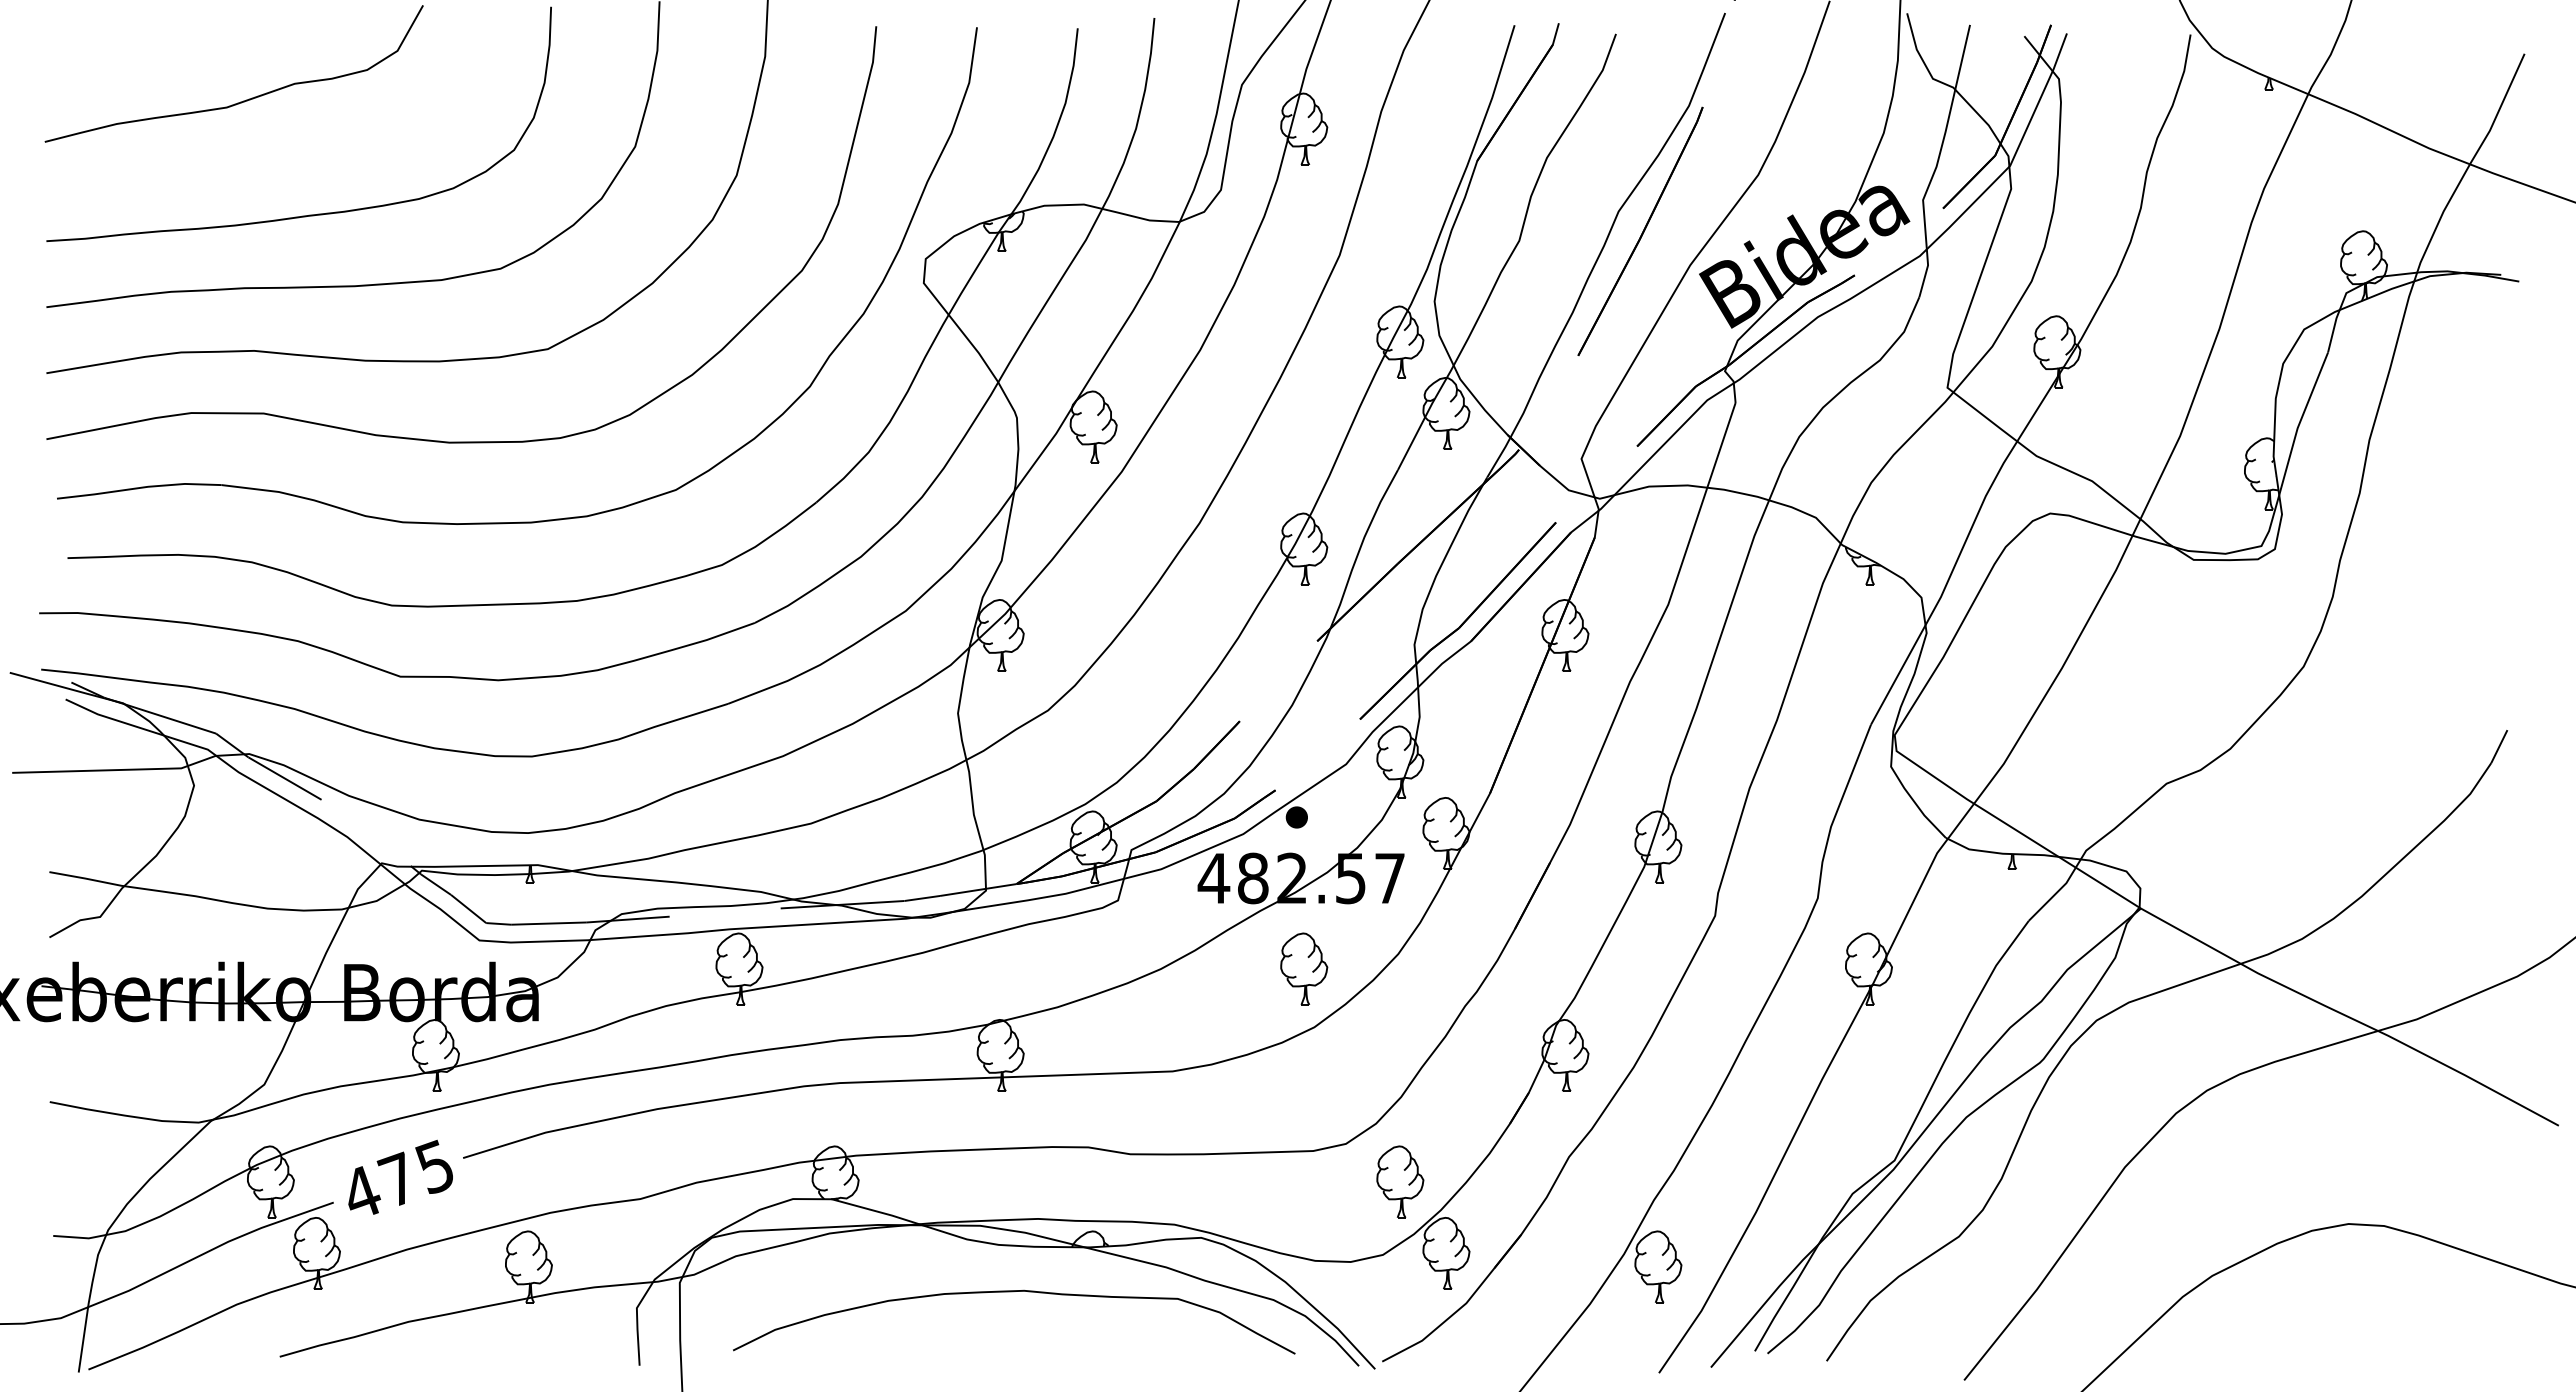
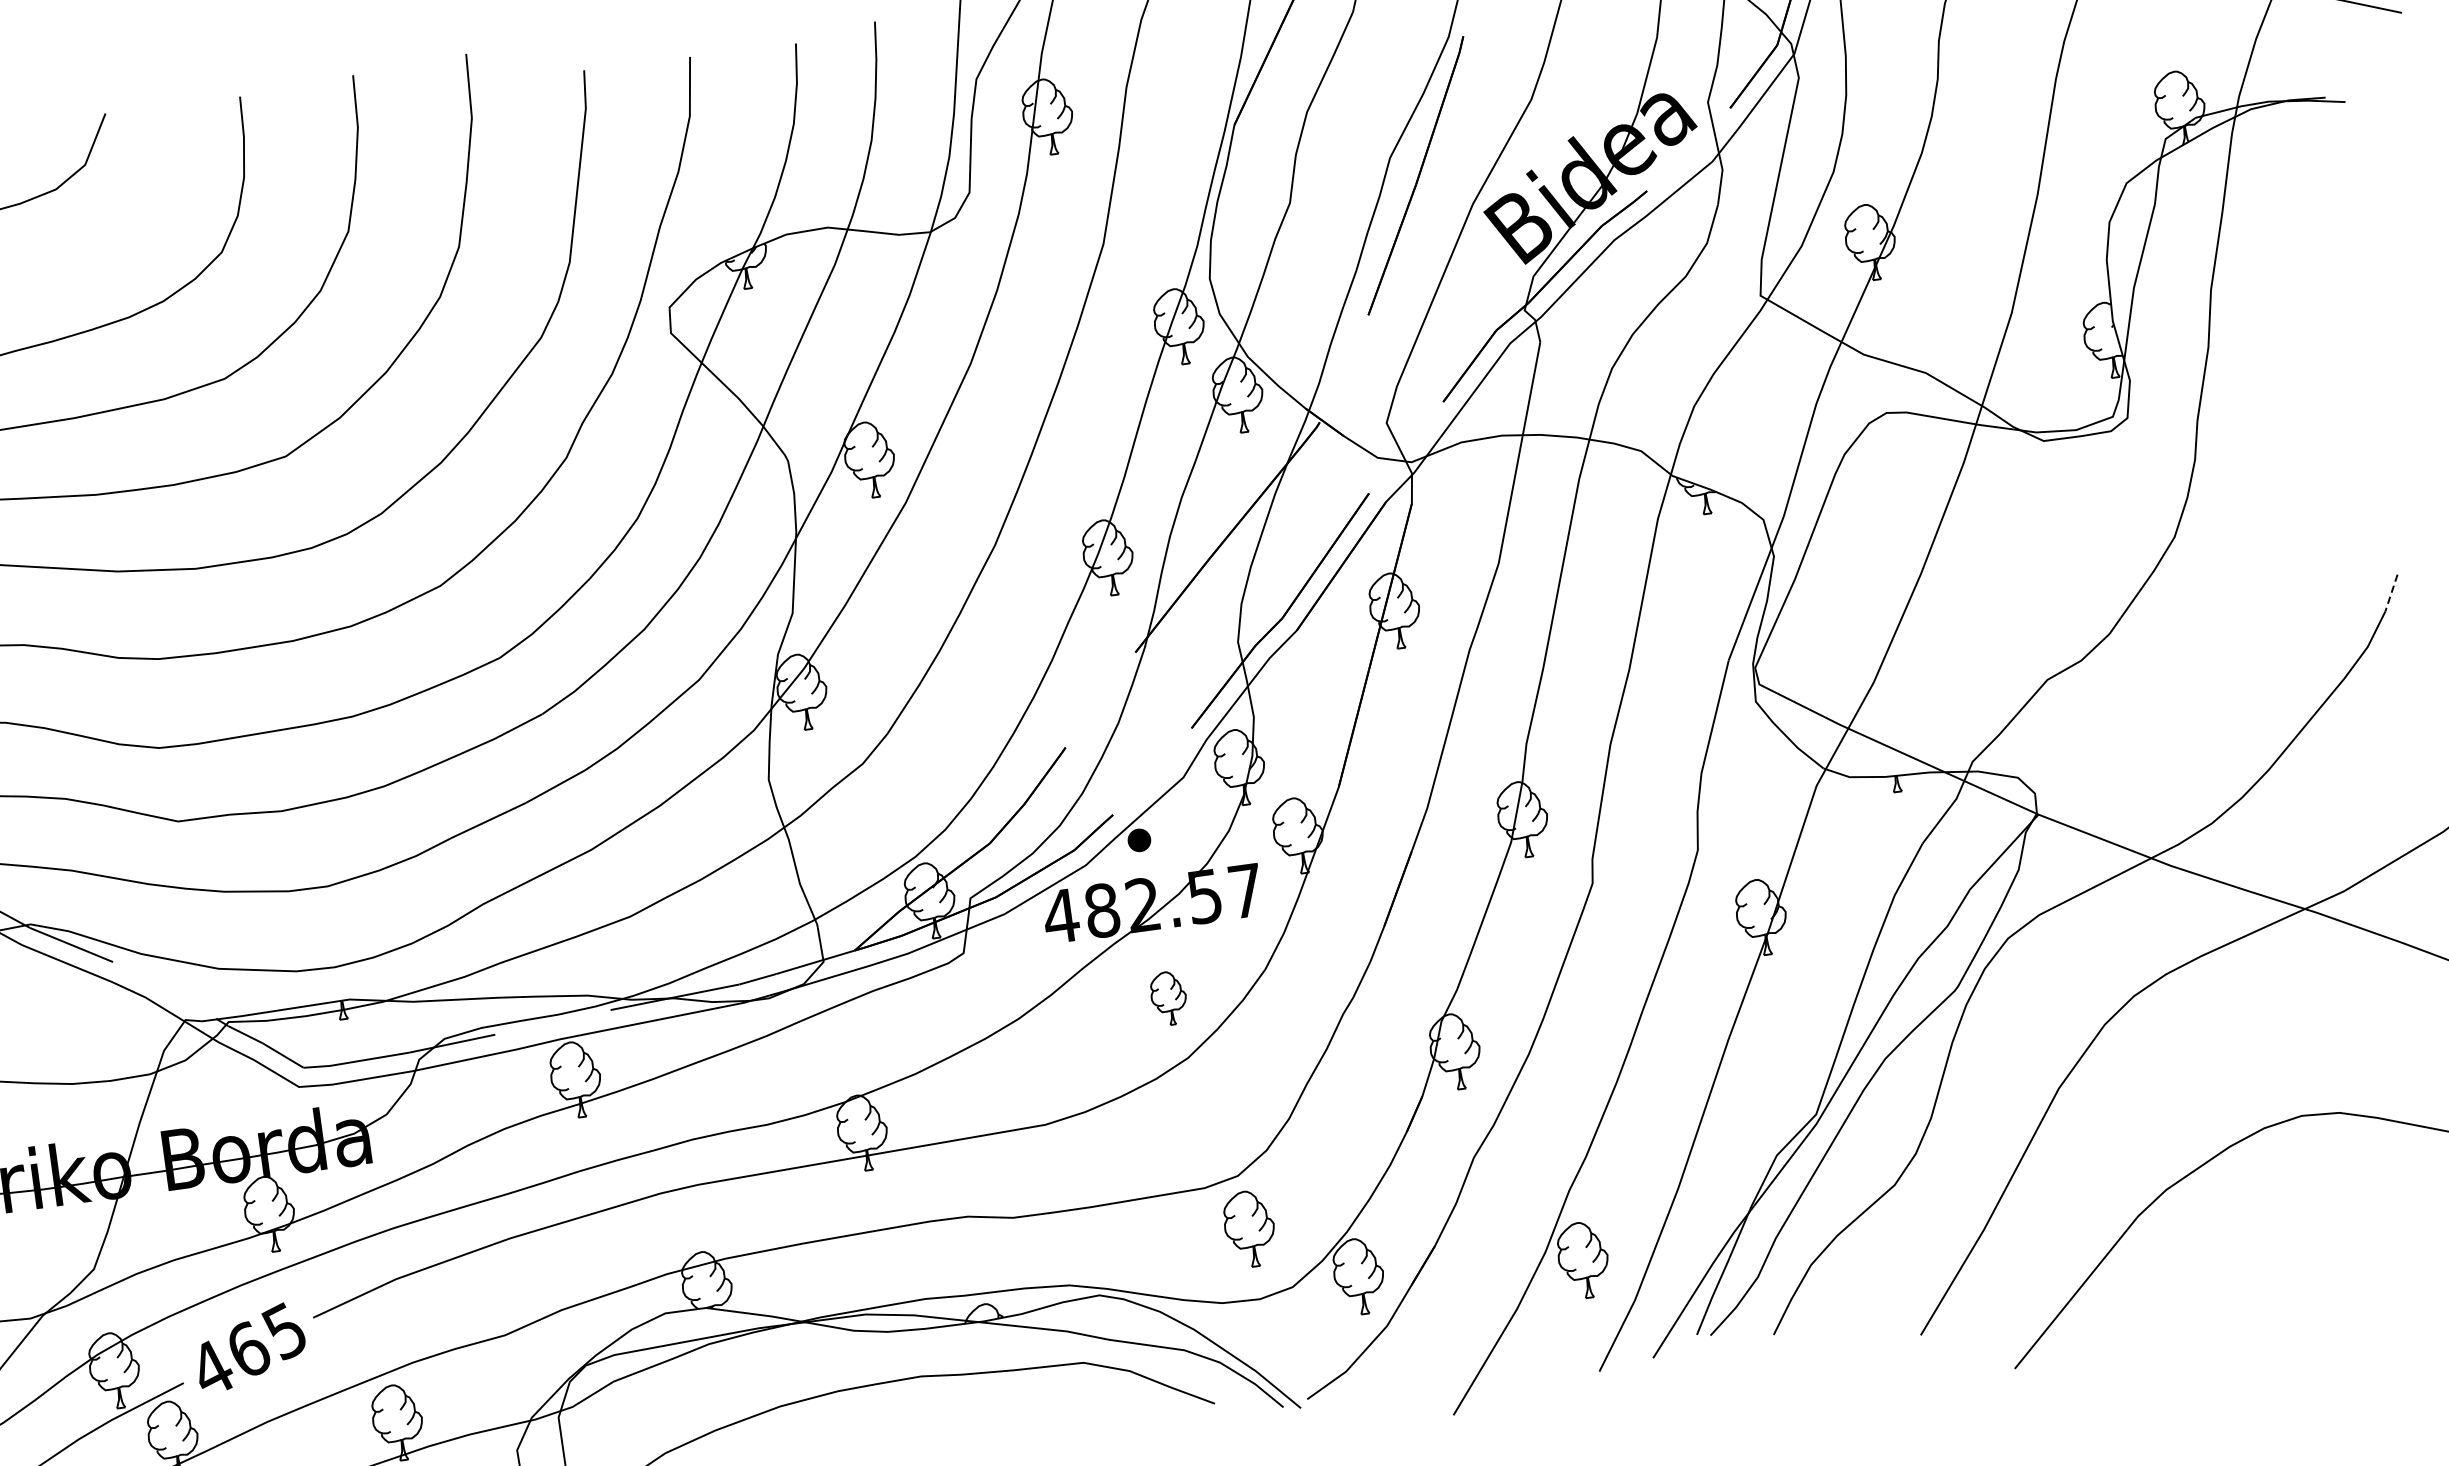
line: (2499, 747) -> (2391, 593), solid -> dashed
part: (1304, 968) -> (1169, 997), size x0.7
text: (396, 1178) -> (246, 1348), 475 -> 465
part: (1400, 1181) -> (1249, 1228), moved

